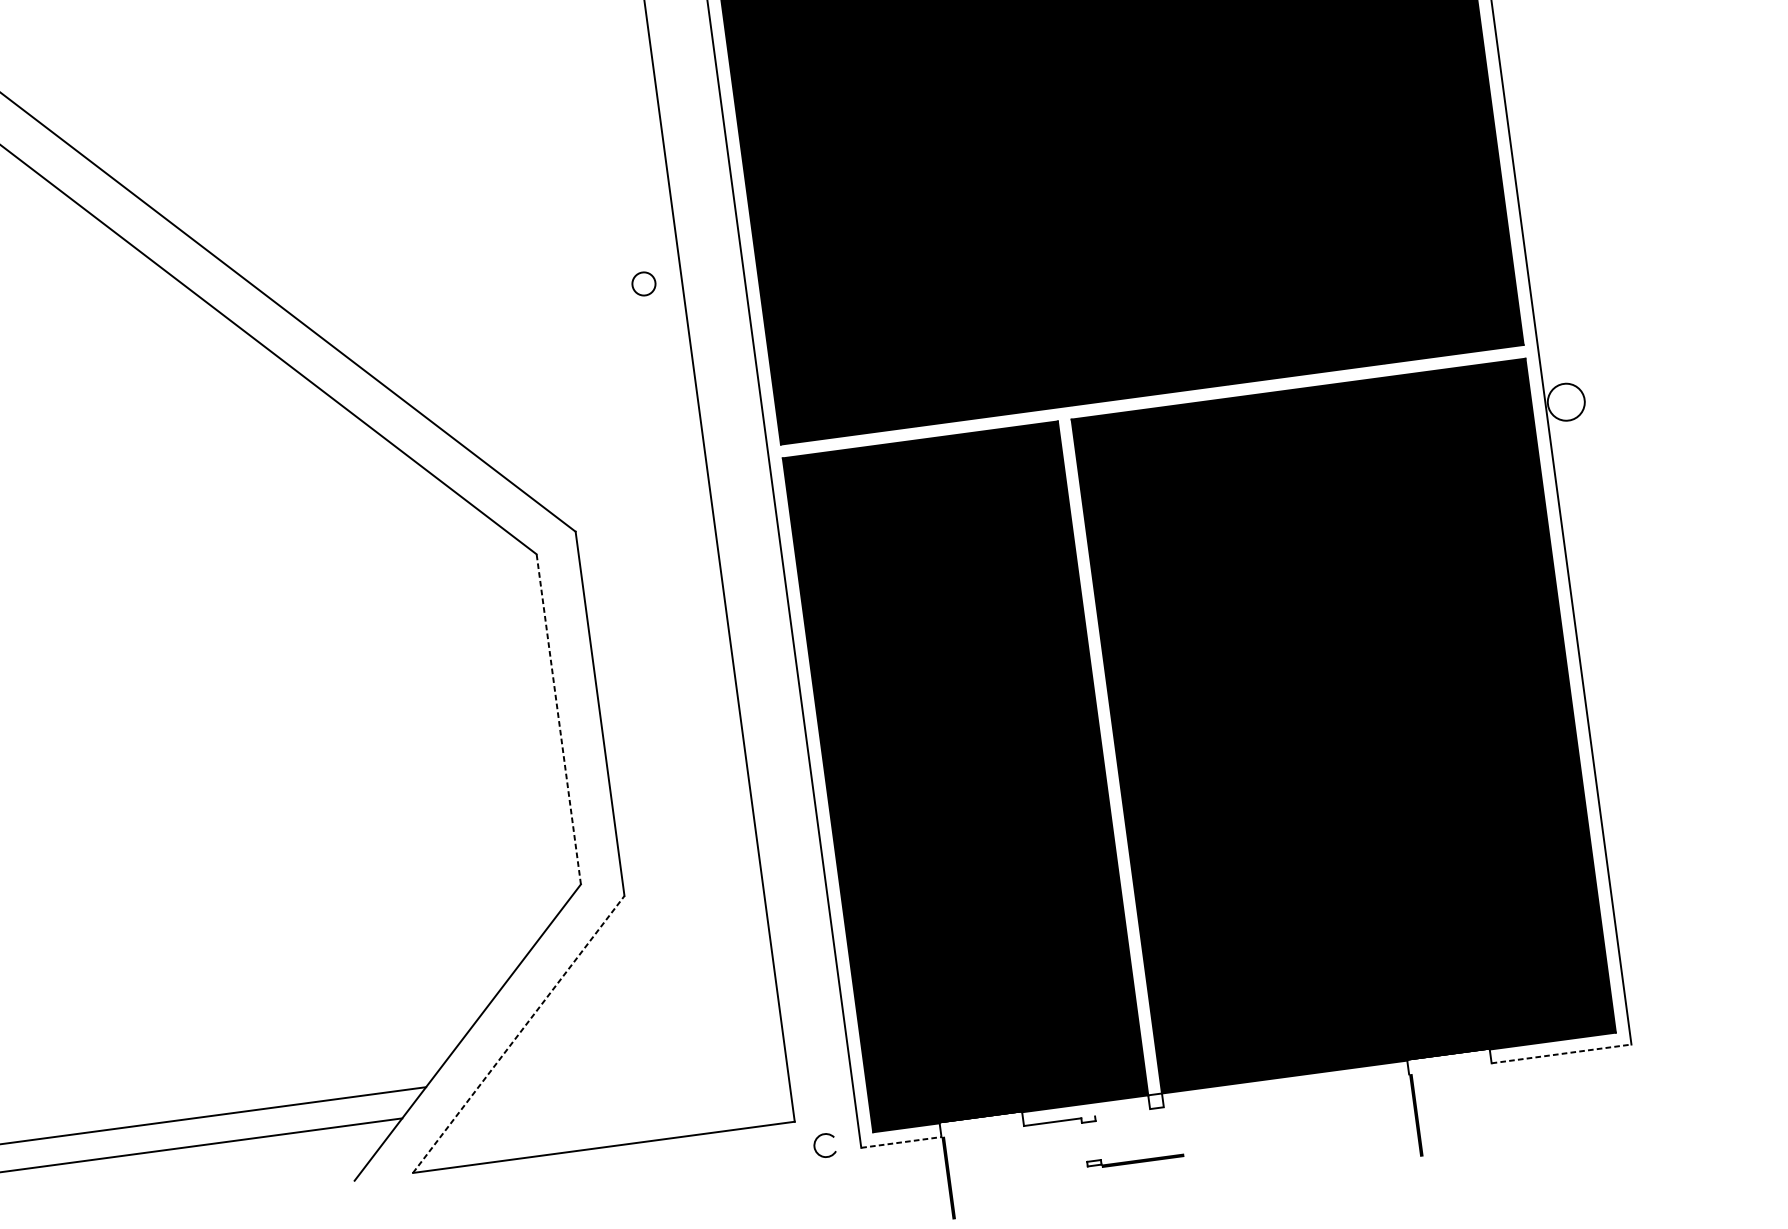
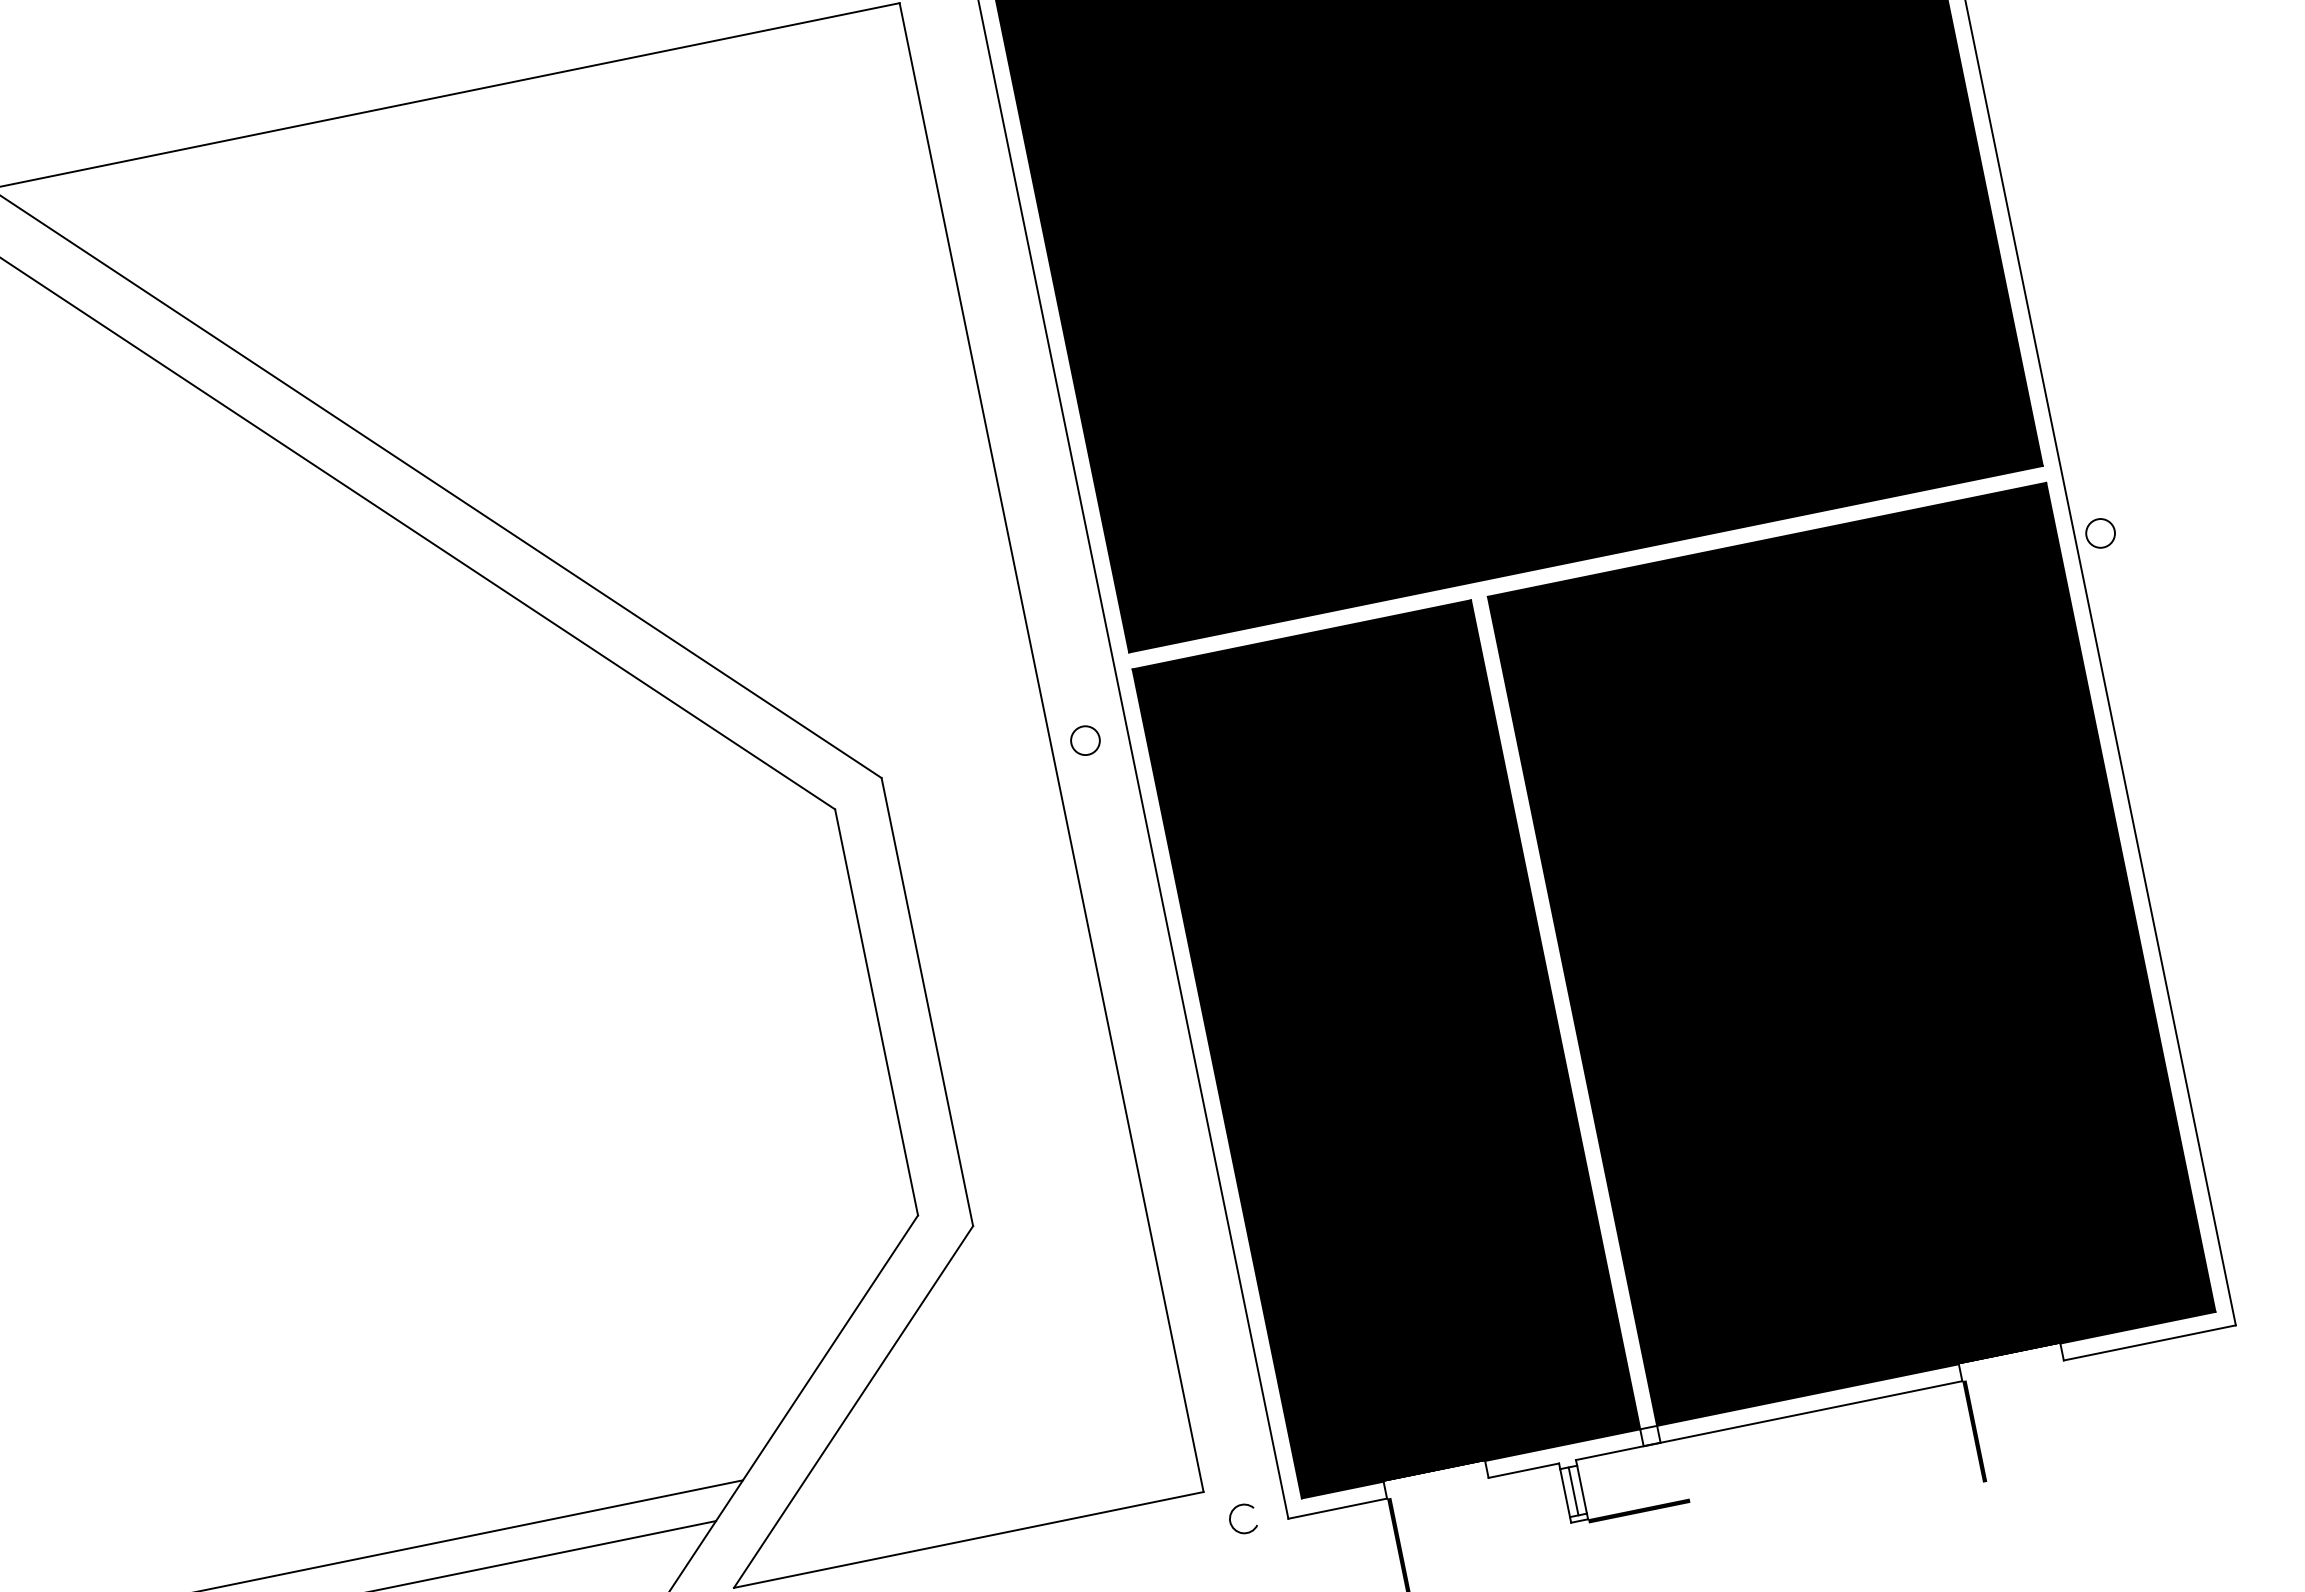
circle: (643, 283) -> (1085, 740), moved
circle: (1566, 402) -> (2100, 533), size x0.62
line: (558, 718) -> (876, 1011), dashed -> solid
line: (518, 1034) -> (853, 1407), dashed -> solid
line: (1561, 1053) -> (2149, 1342), dashed -> solid
line: (1252, 1095) -> (1769, 1420), added
line: (1097, 1140) -> (1581, 1489), added
line: (1091, 1141) -> (1573, 1491), added
line: (902, 1142) -> (1338, 1508), dashed -> solid
line: (1084, 1142) -> (1565, 1493), added

